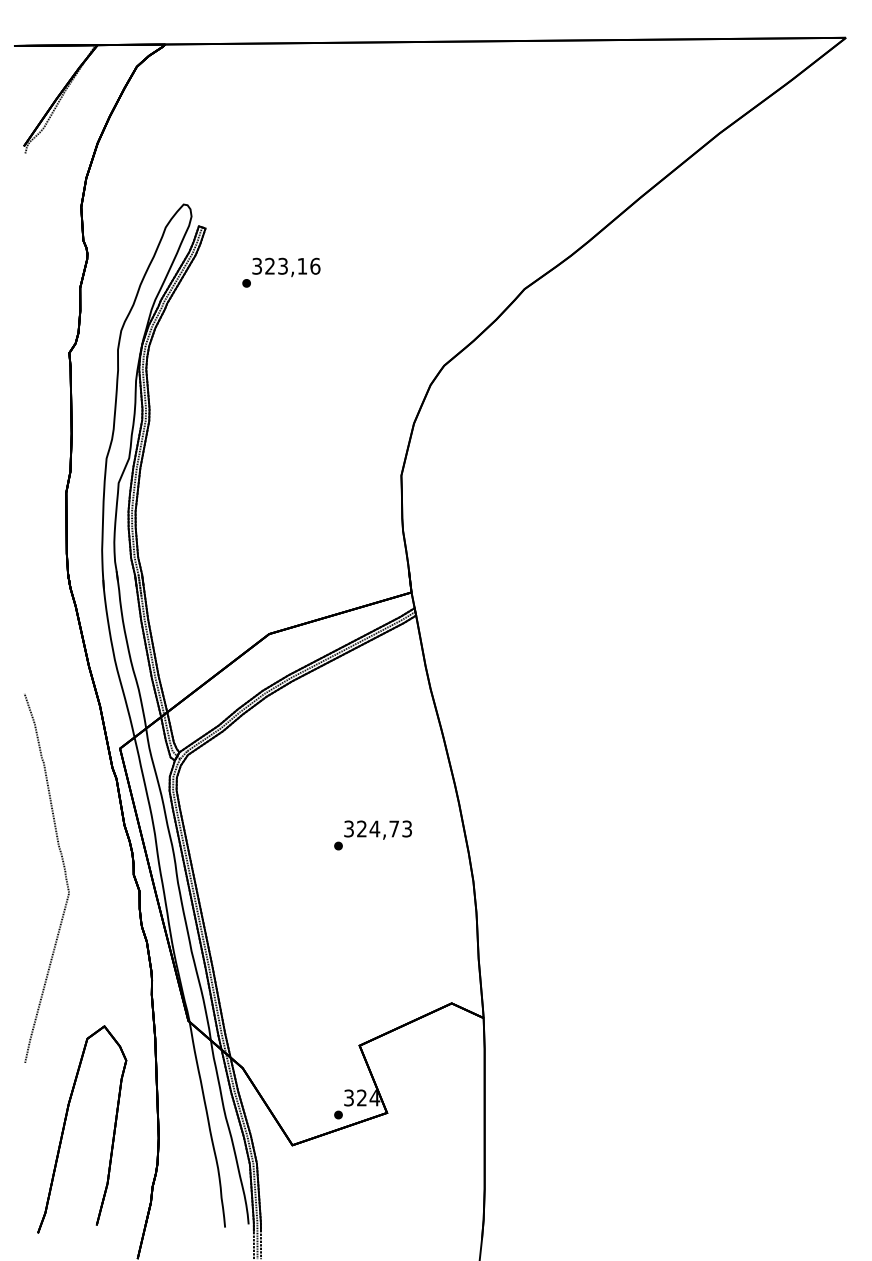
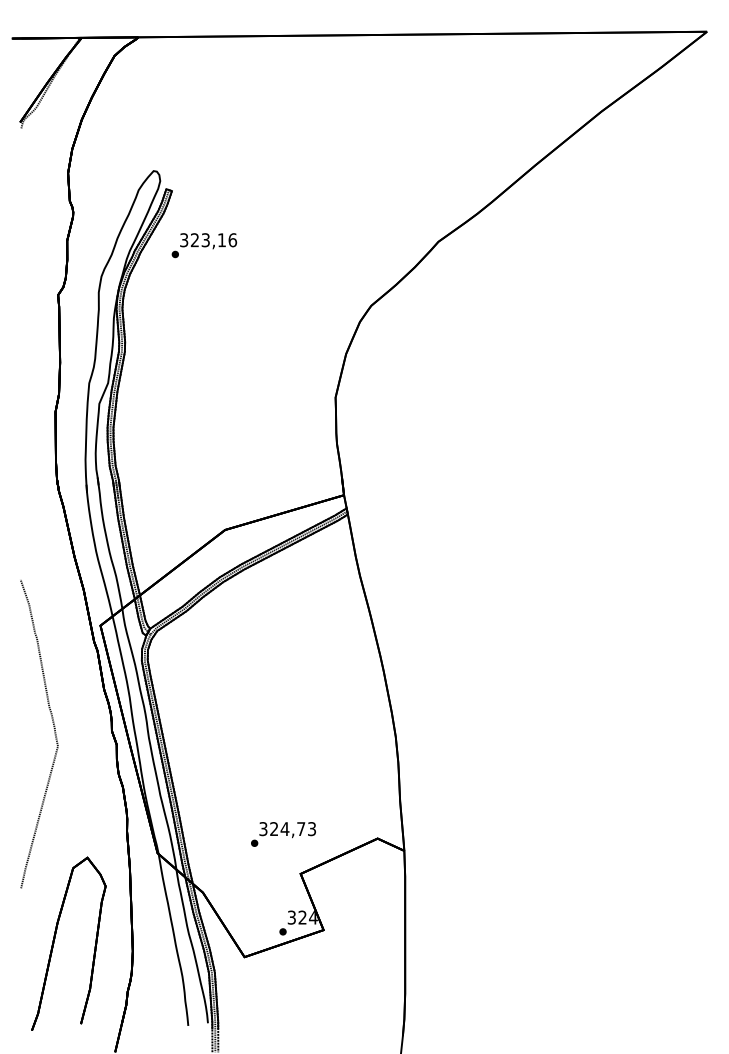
text: (281, 272) -> (204, 245), moved
text: (372, 835) -> (283, 834), moved

